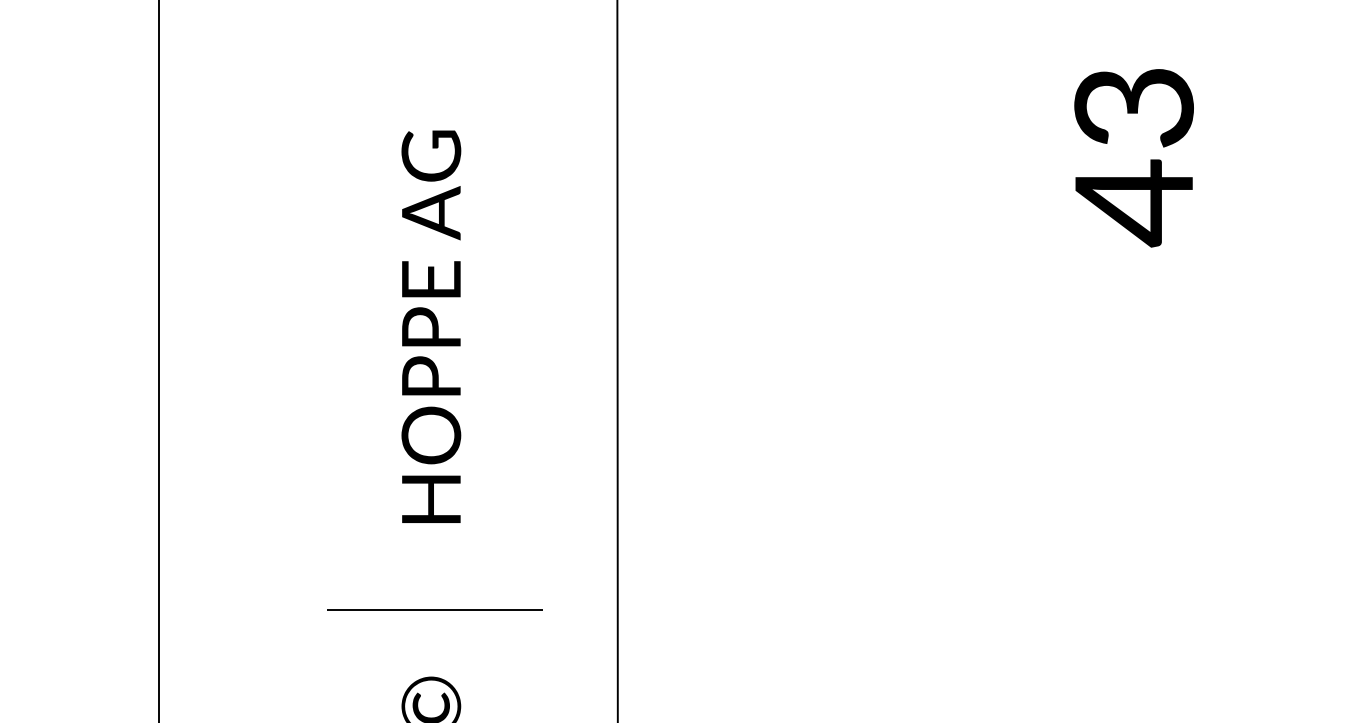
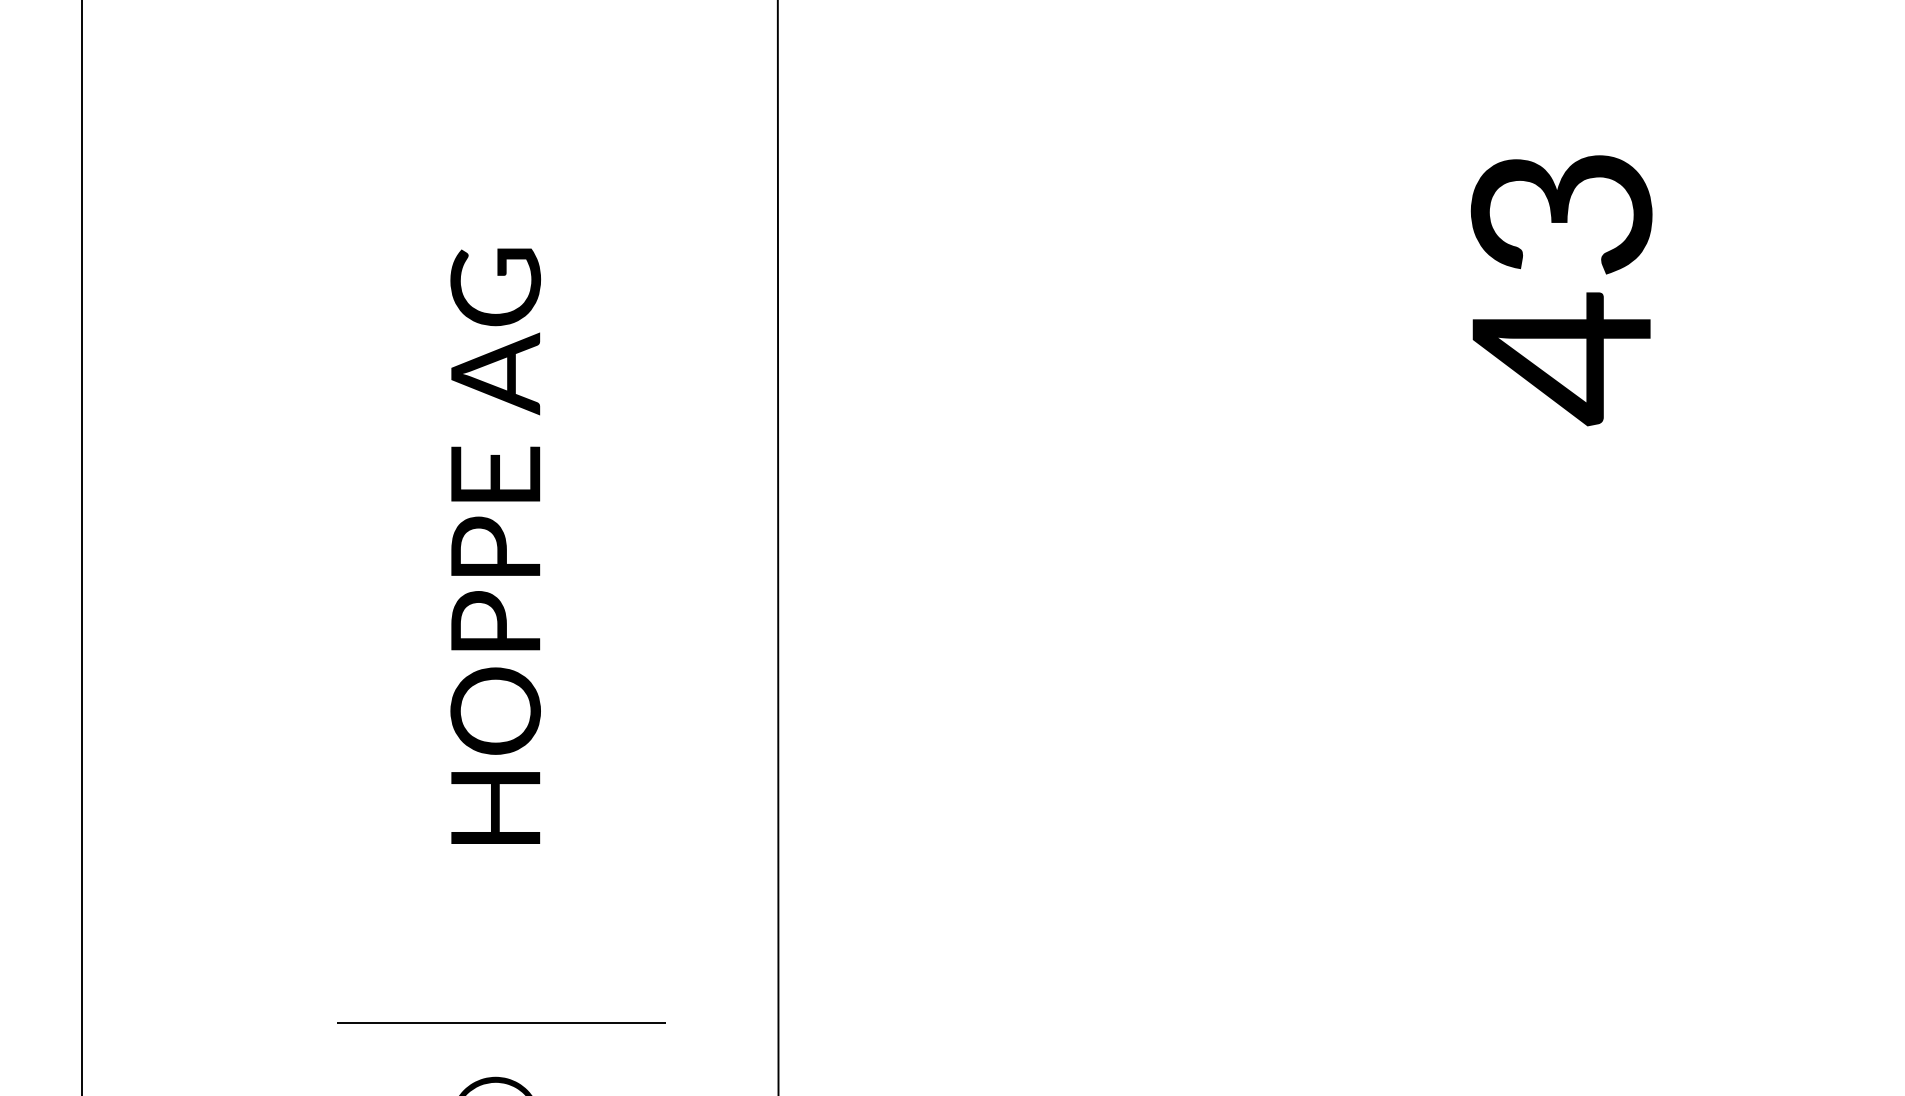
line: (434, 609) -> (500, 1022), moved

